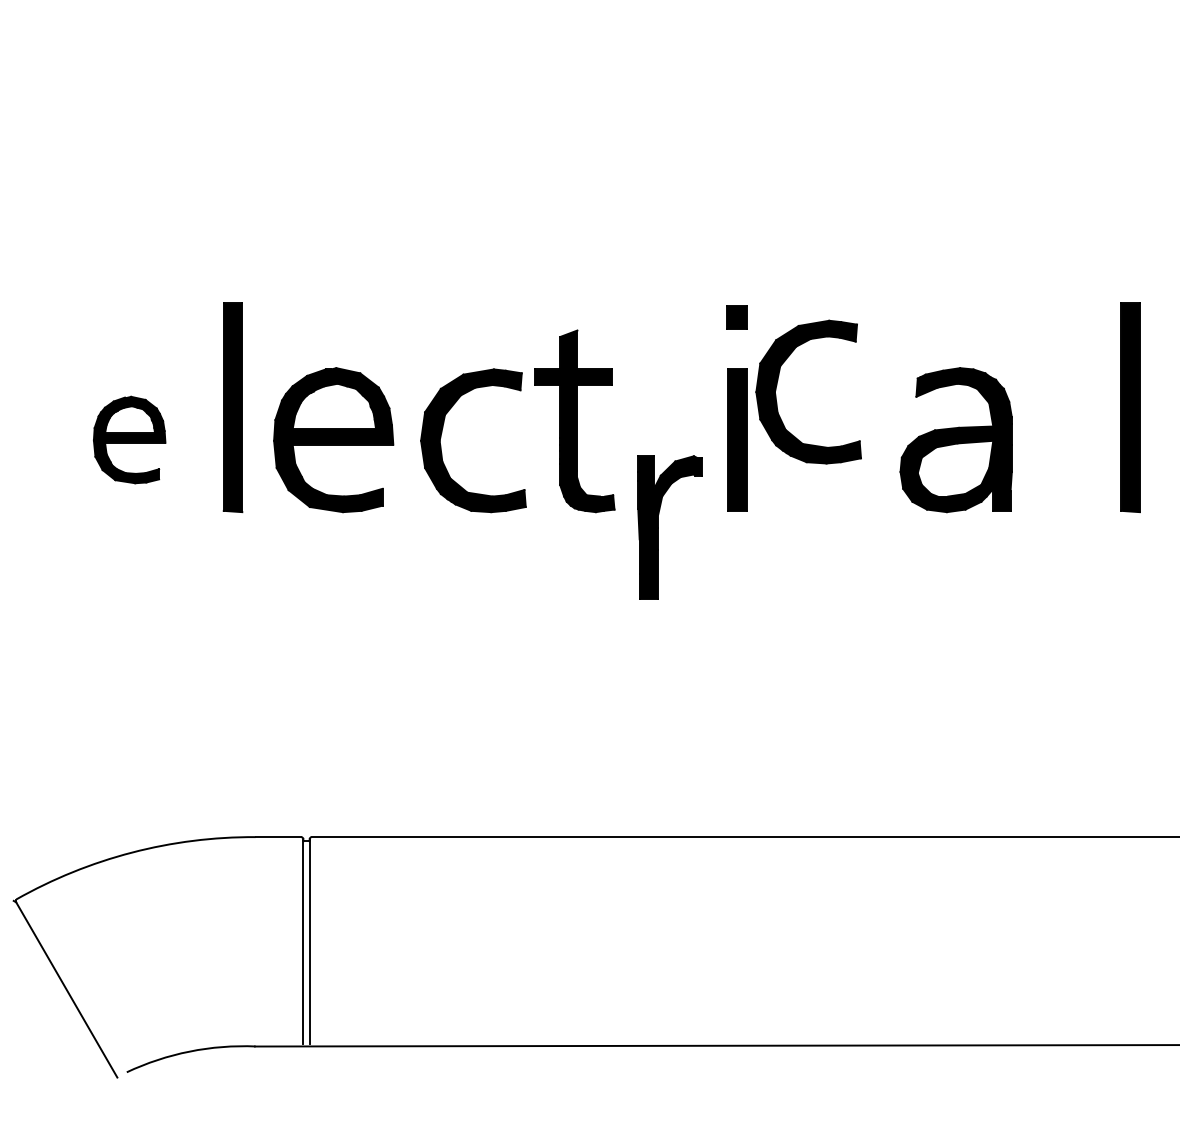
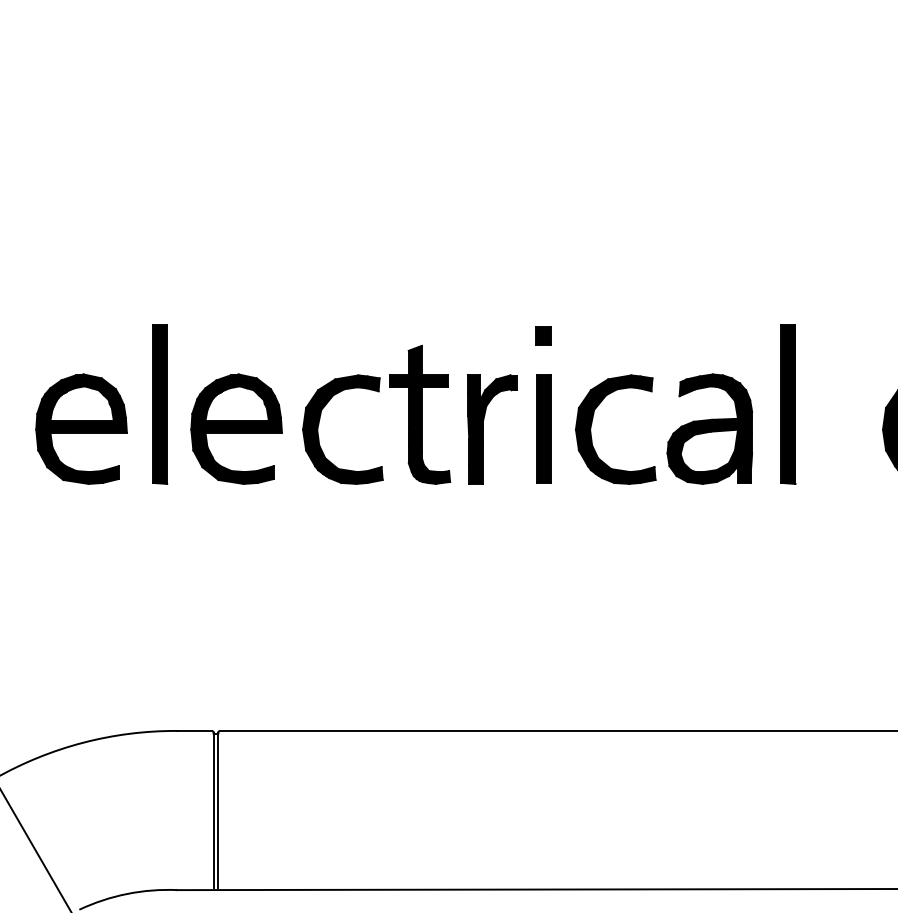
part: (778, 384) -> (592, 423), moved
part: (1130, 407) -> (788, 404), moved
part: (129, 439) -> (81, 428), size x1.67
part: (658, 527) -> (483, 429), moved

